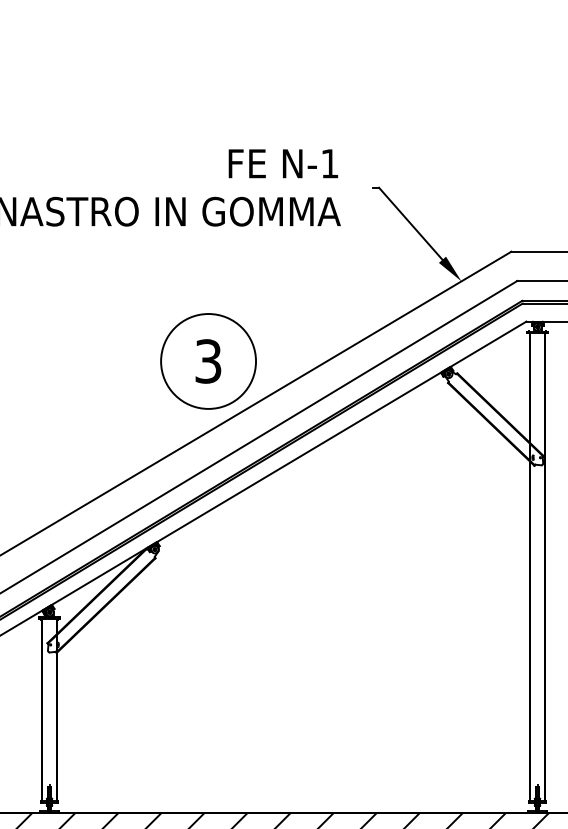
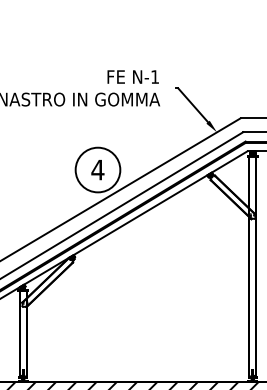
text: (207, 360) -> (97, 169), 3 -> 4

